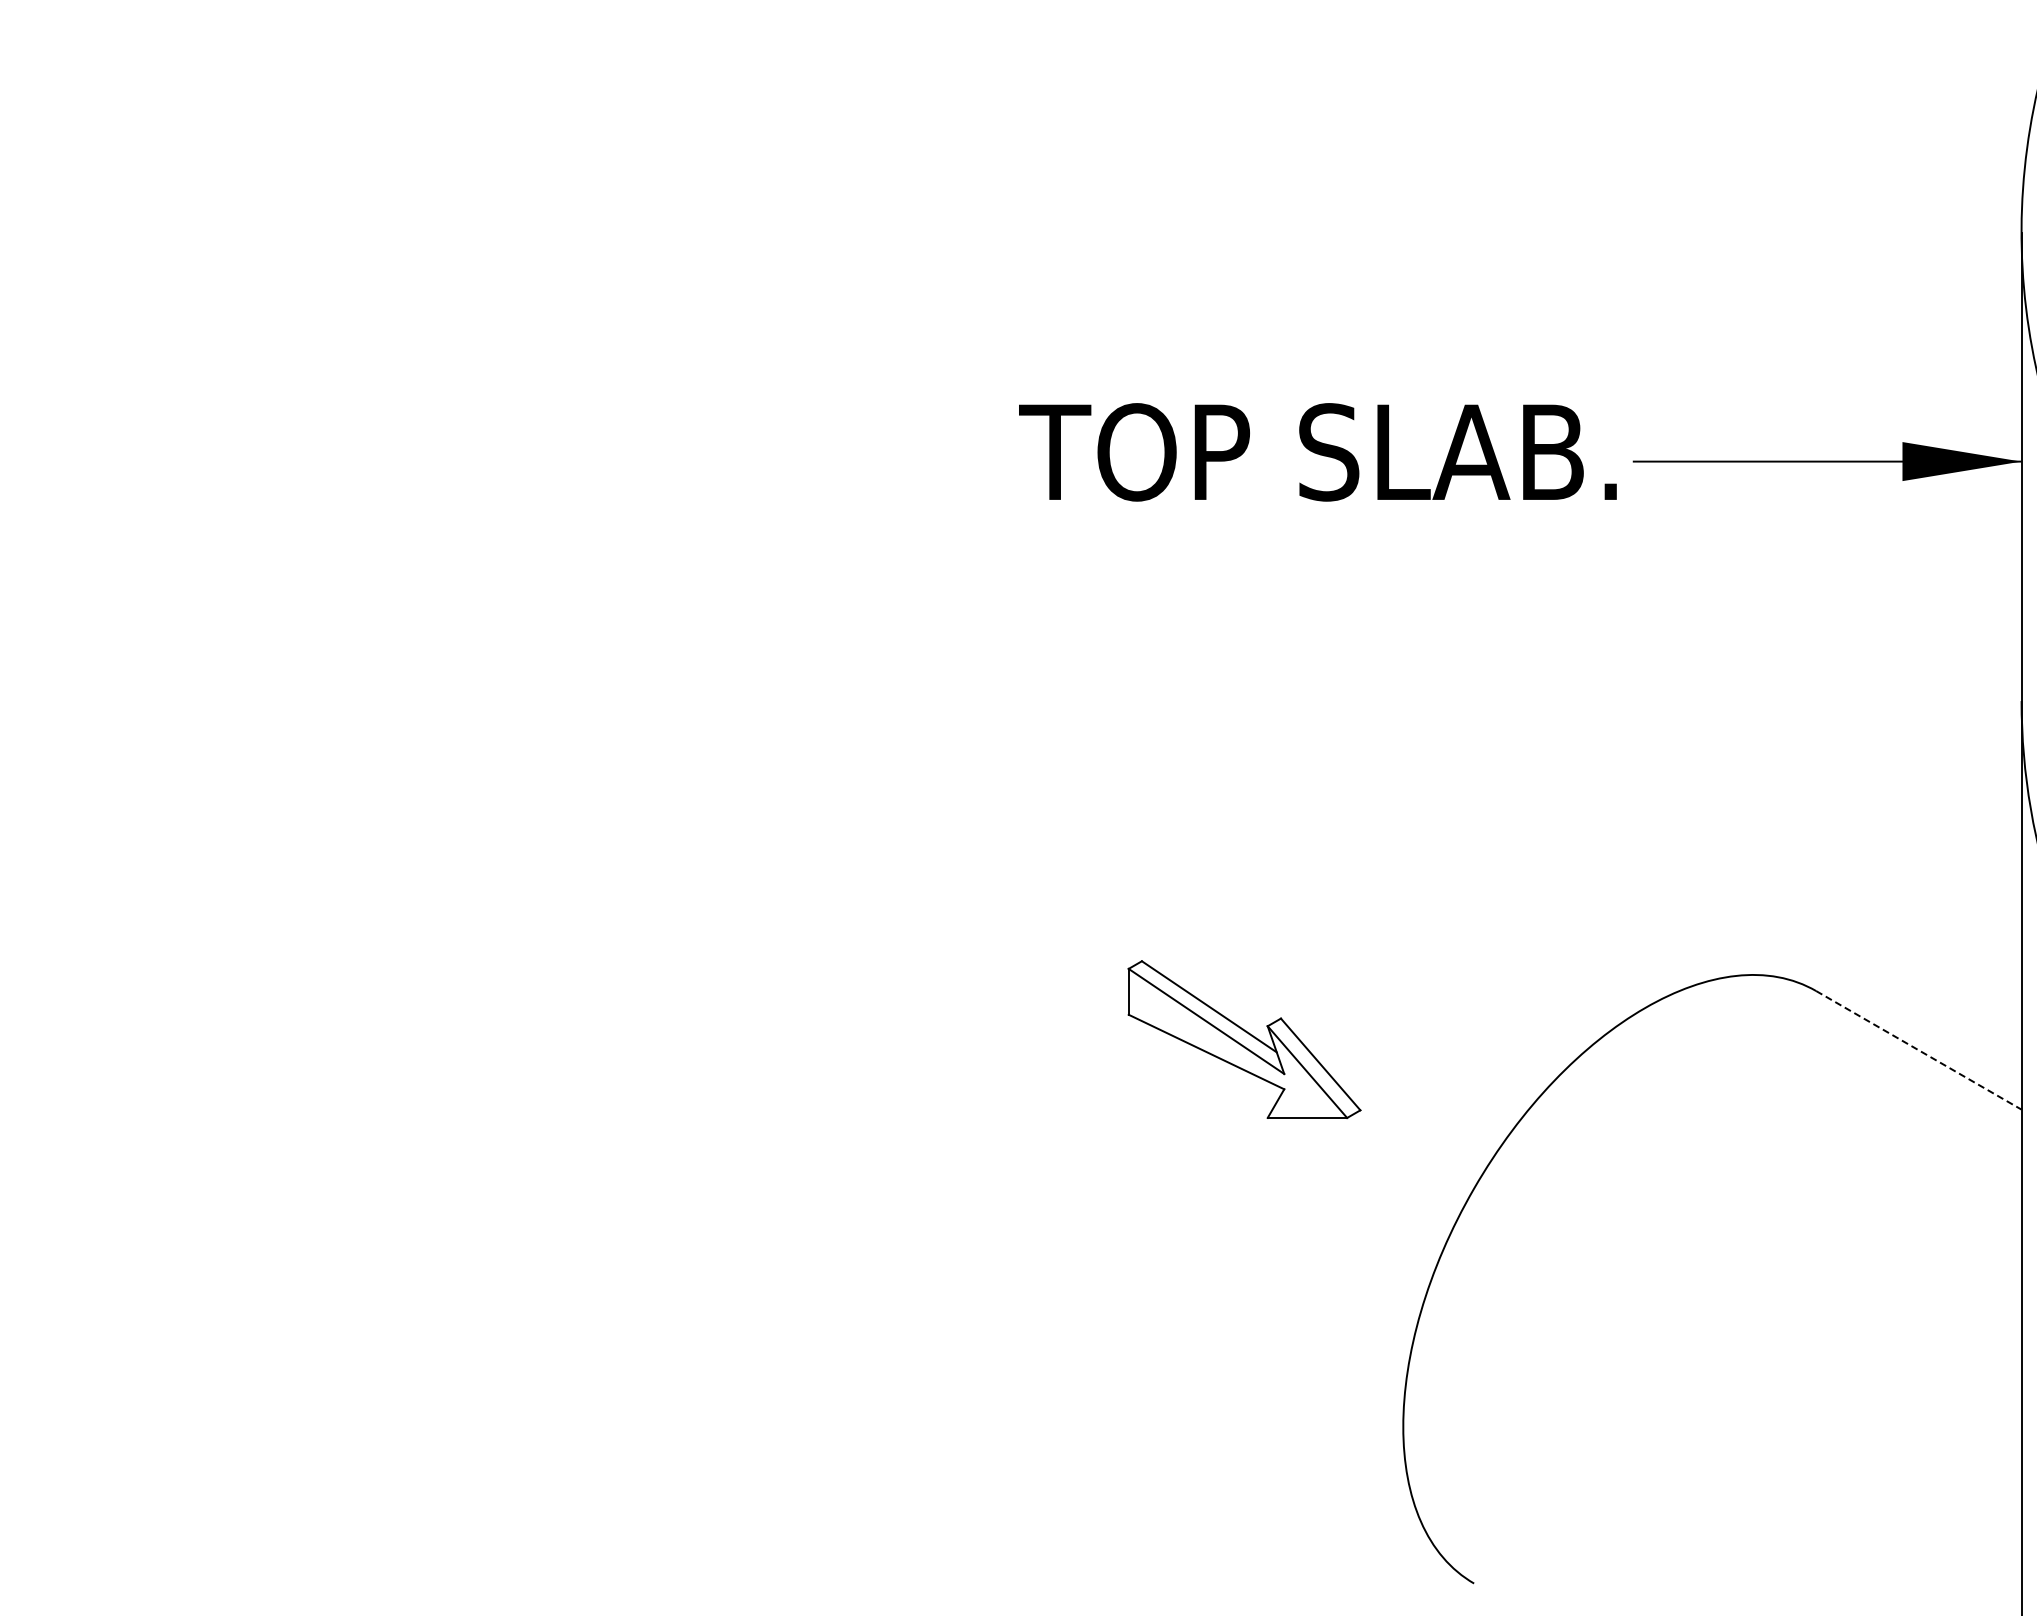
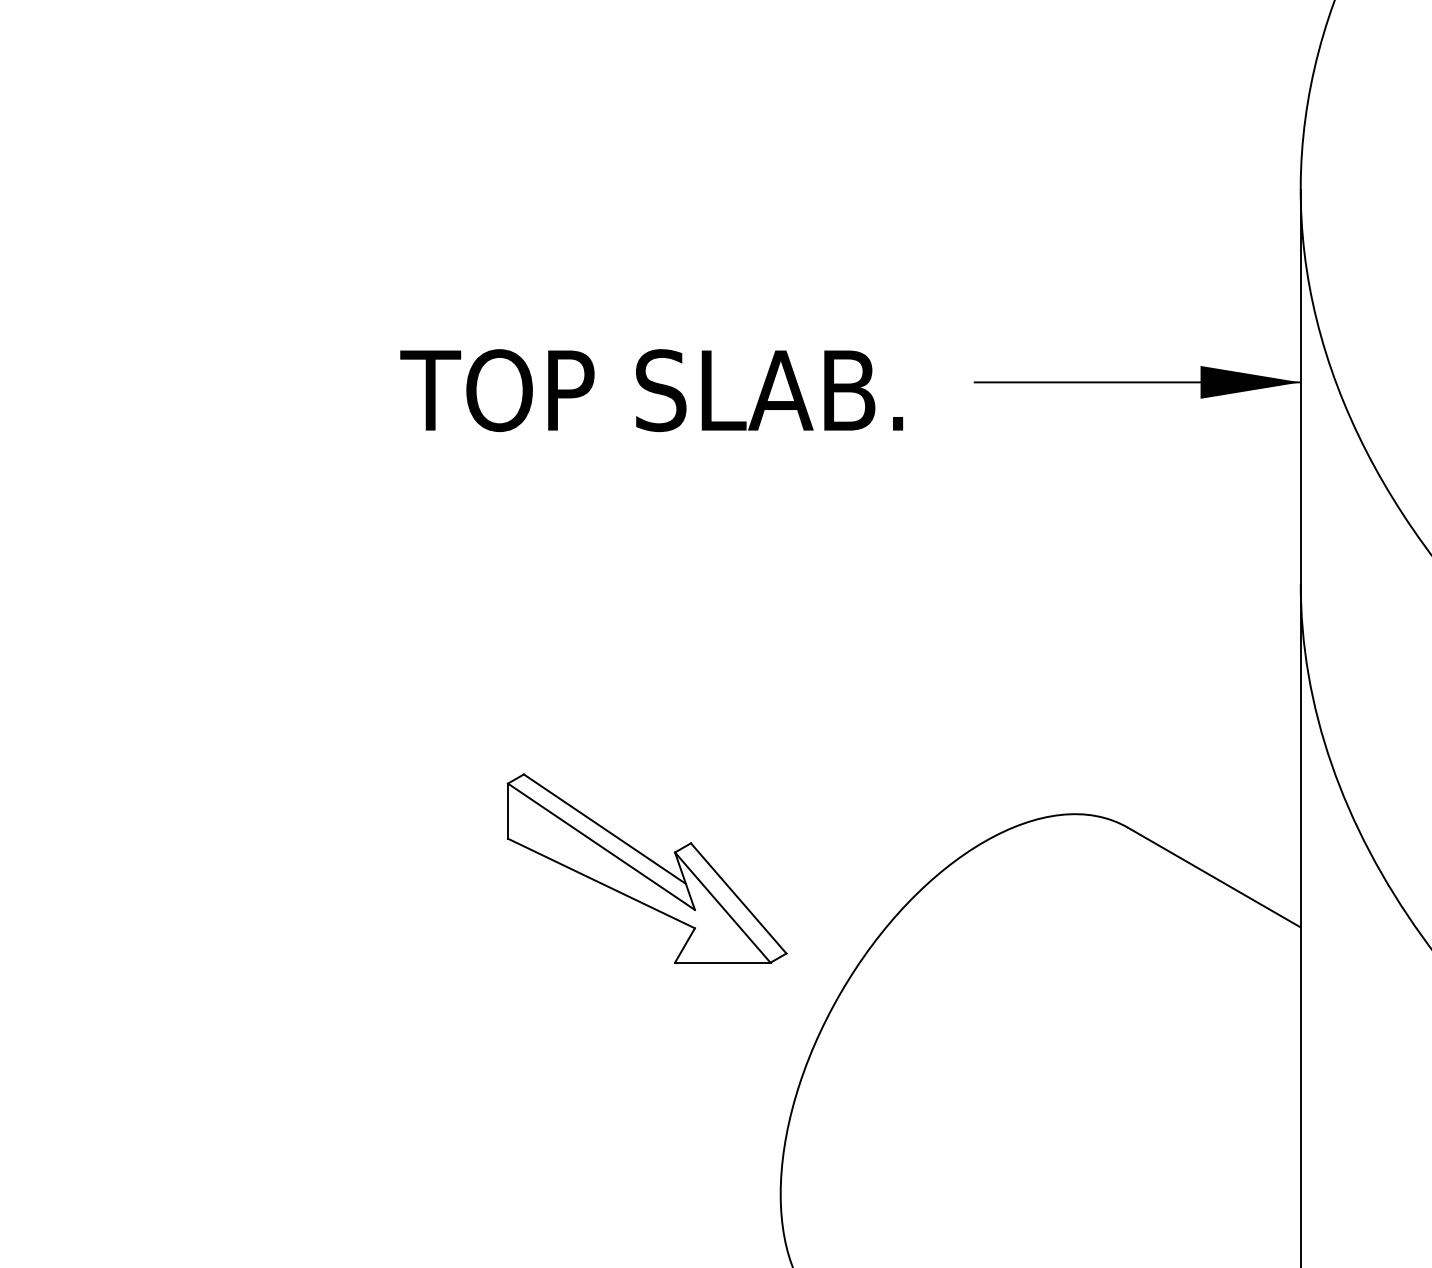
text: (1317, 452) -> (651, 390), moved
part: (1244, 1039) -> (647, 868), size x1.43
line: (1918, 1050) -> (1214, 877), dashed -> solid

